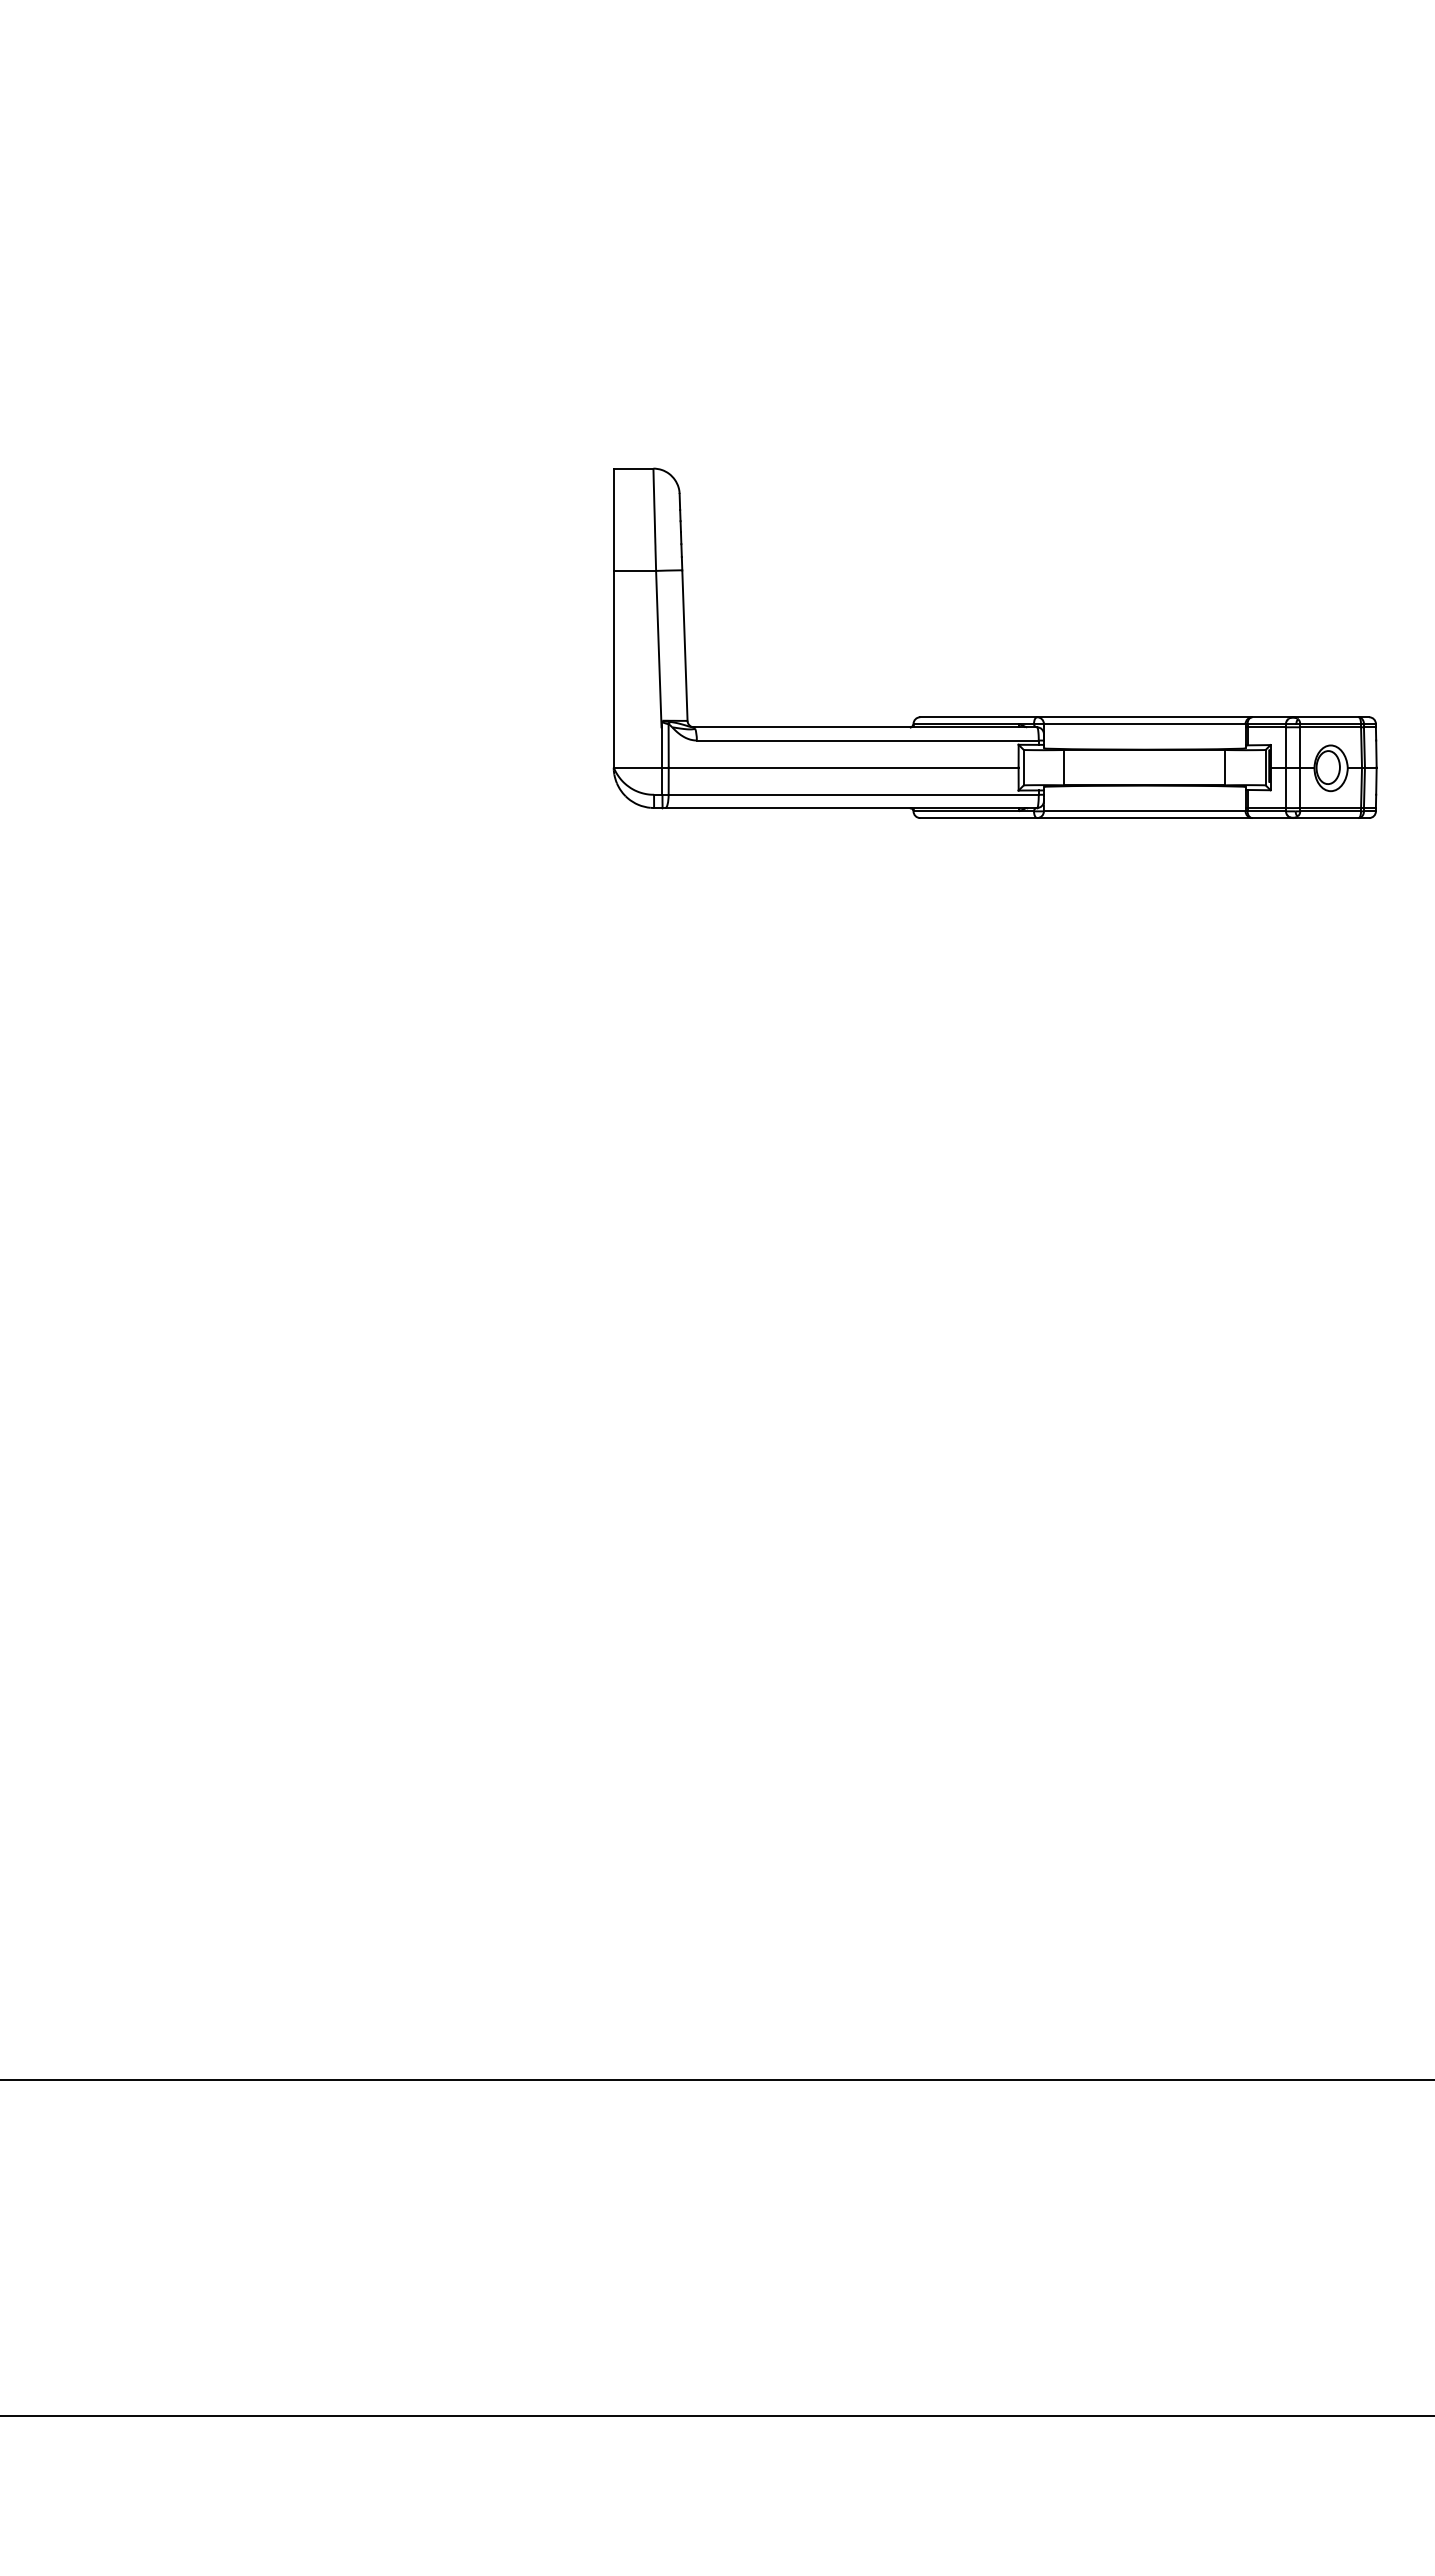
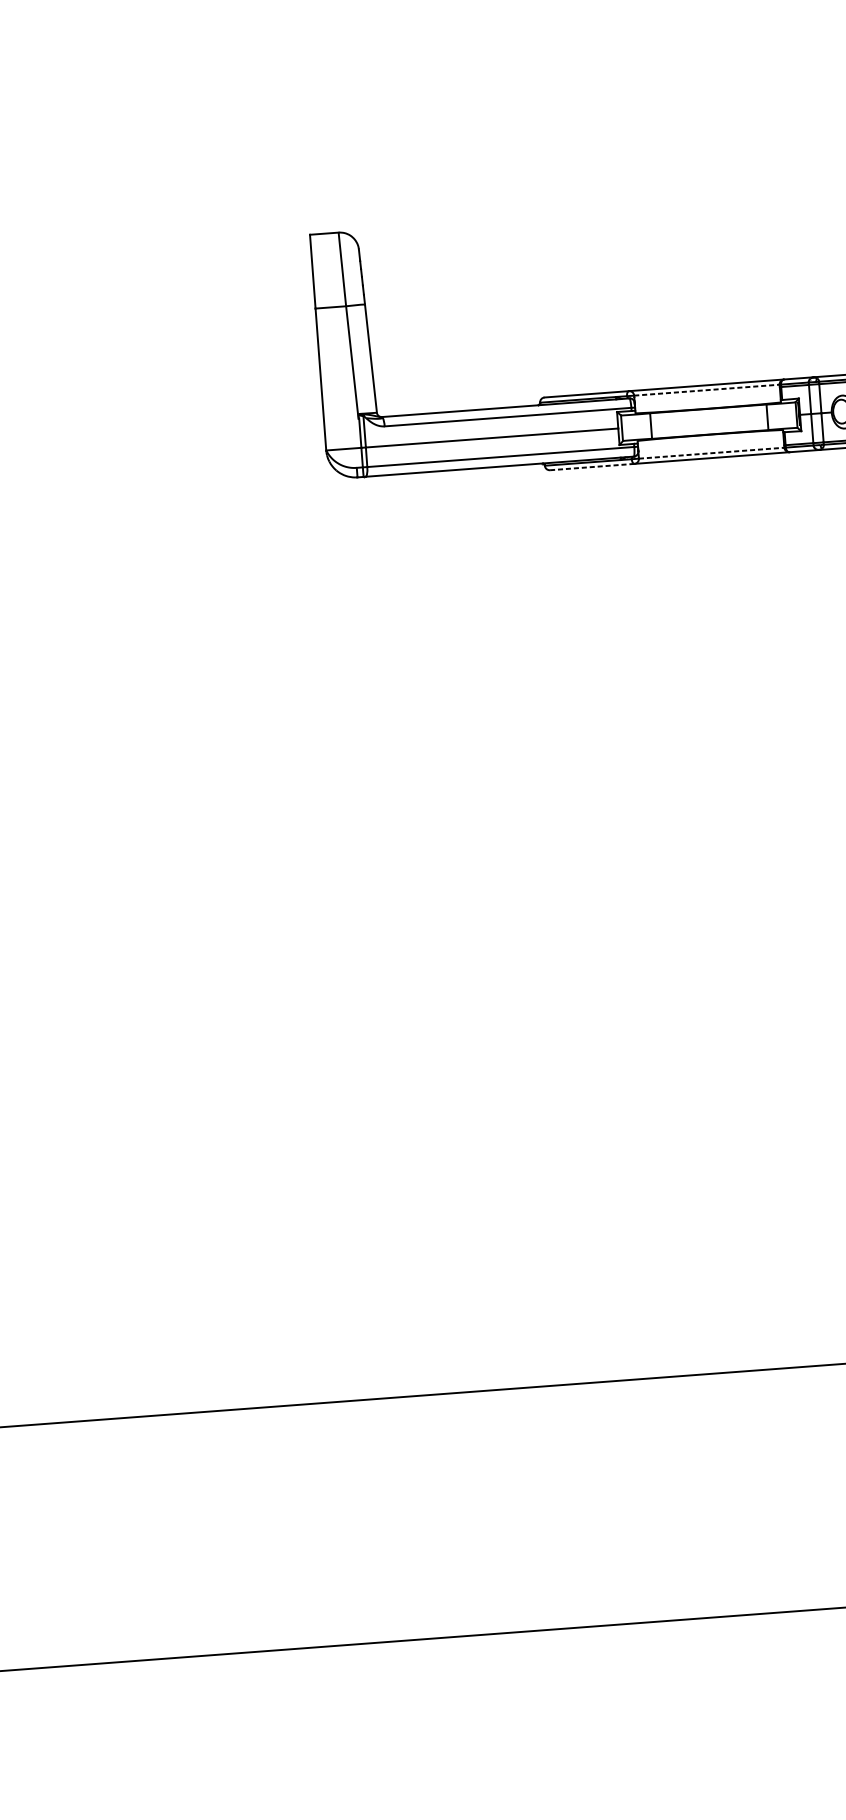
line: (1144, 723) -> (706, 389), solid -> dashed
line: (1144, 811) -> (711, 453), solid -> dashed
line: (978, 818) -> (592, 467), solid -> dashed

